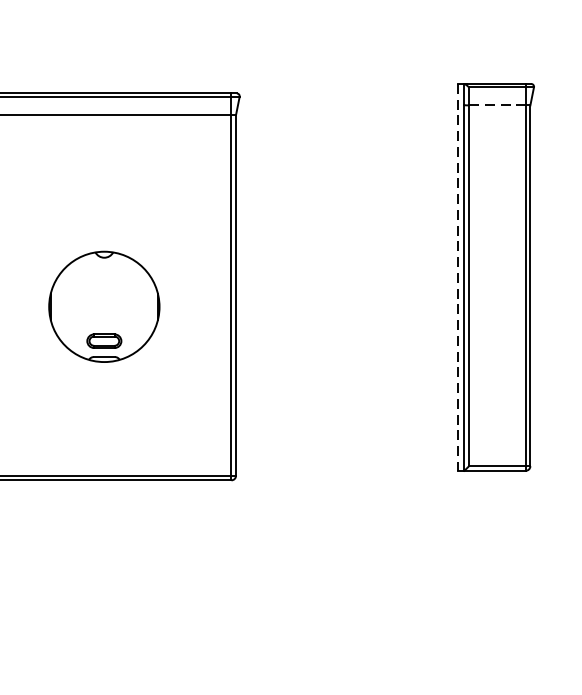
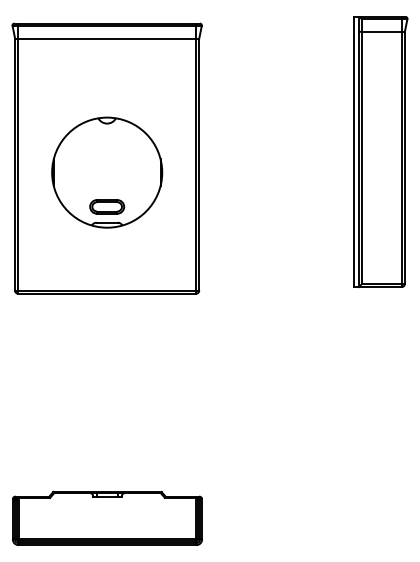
line: (496, 104) -> (381, 31), dashed -> solid
line: (458, 278) -> (354, 152), dashed -> solid
part: (104, 306) -> (107, 172), size x1.43

